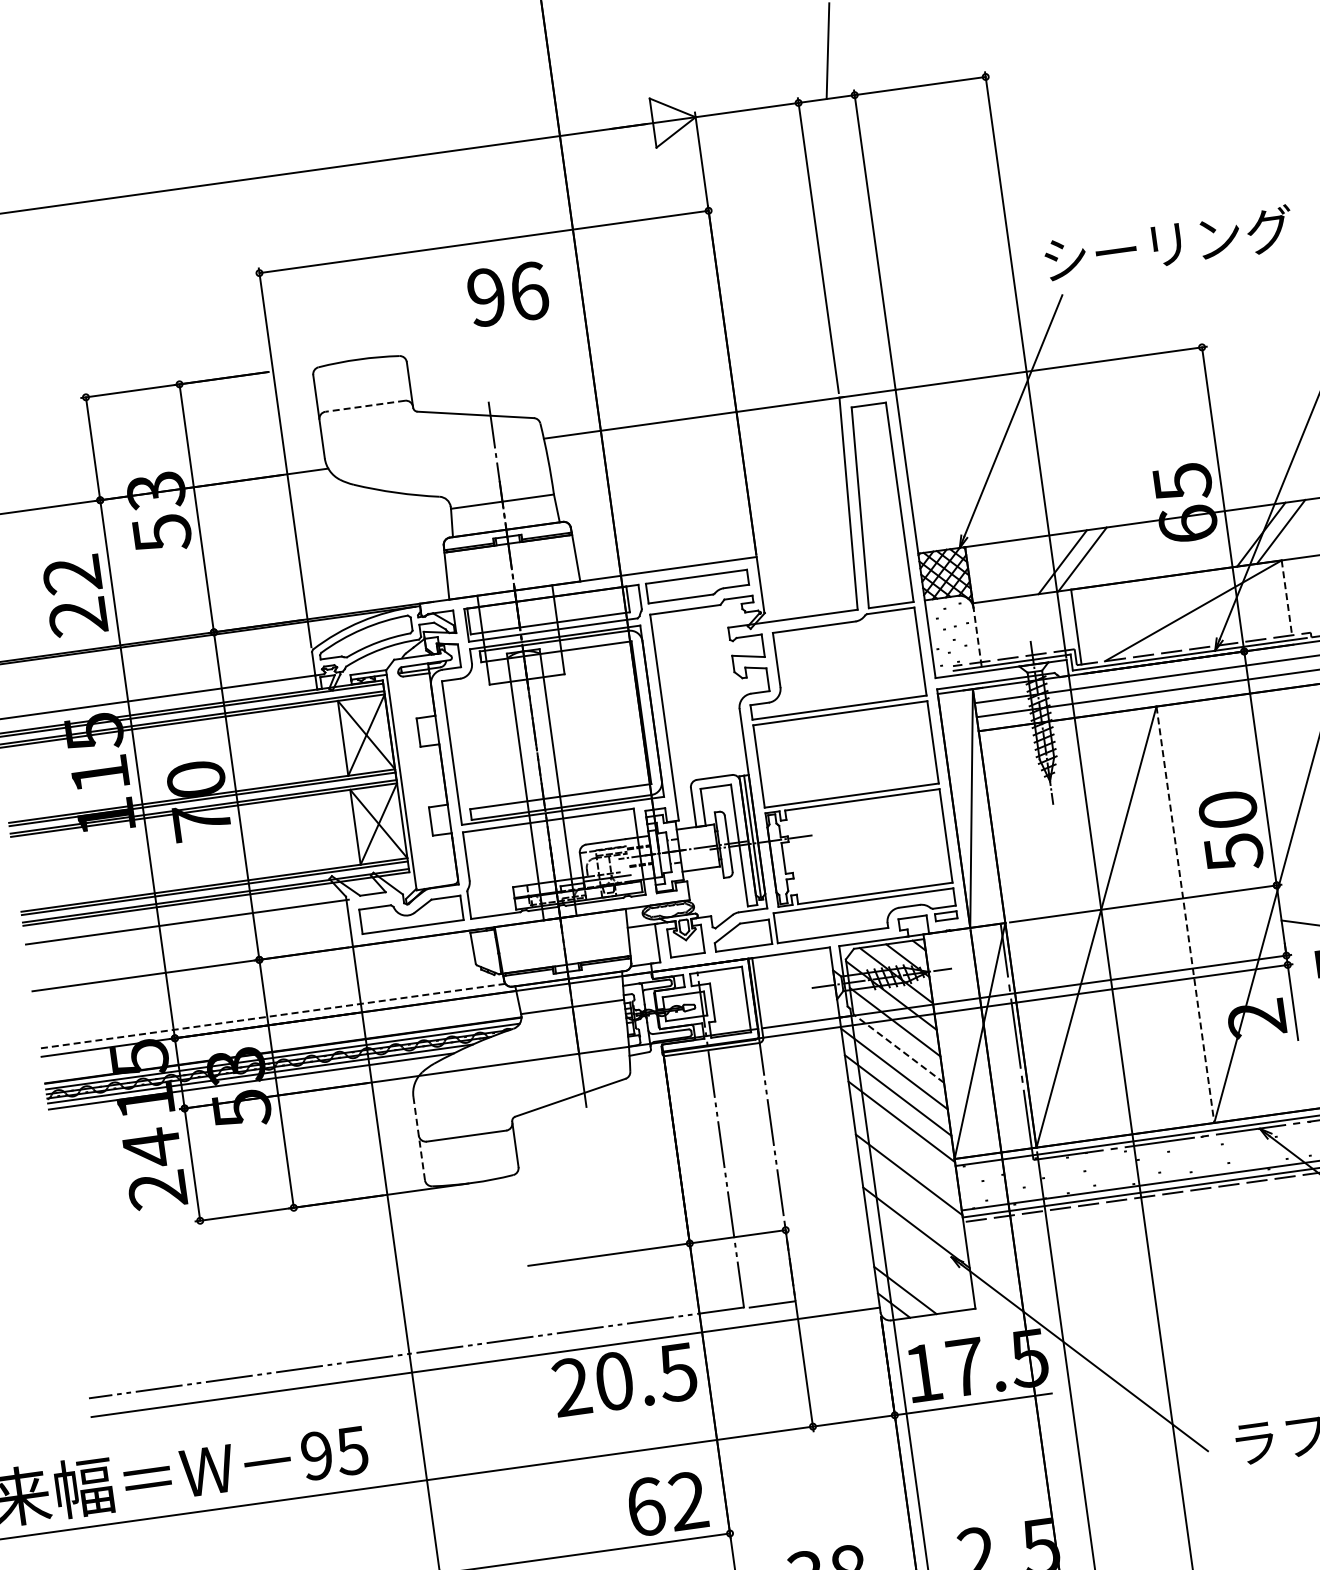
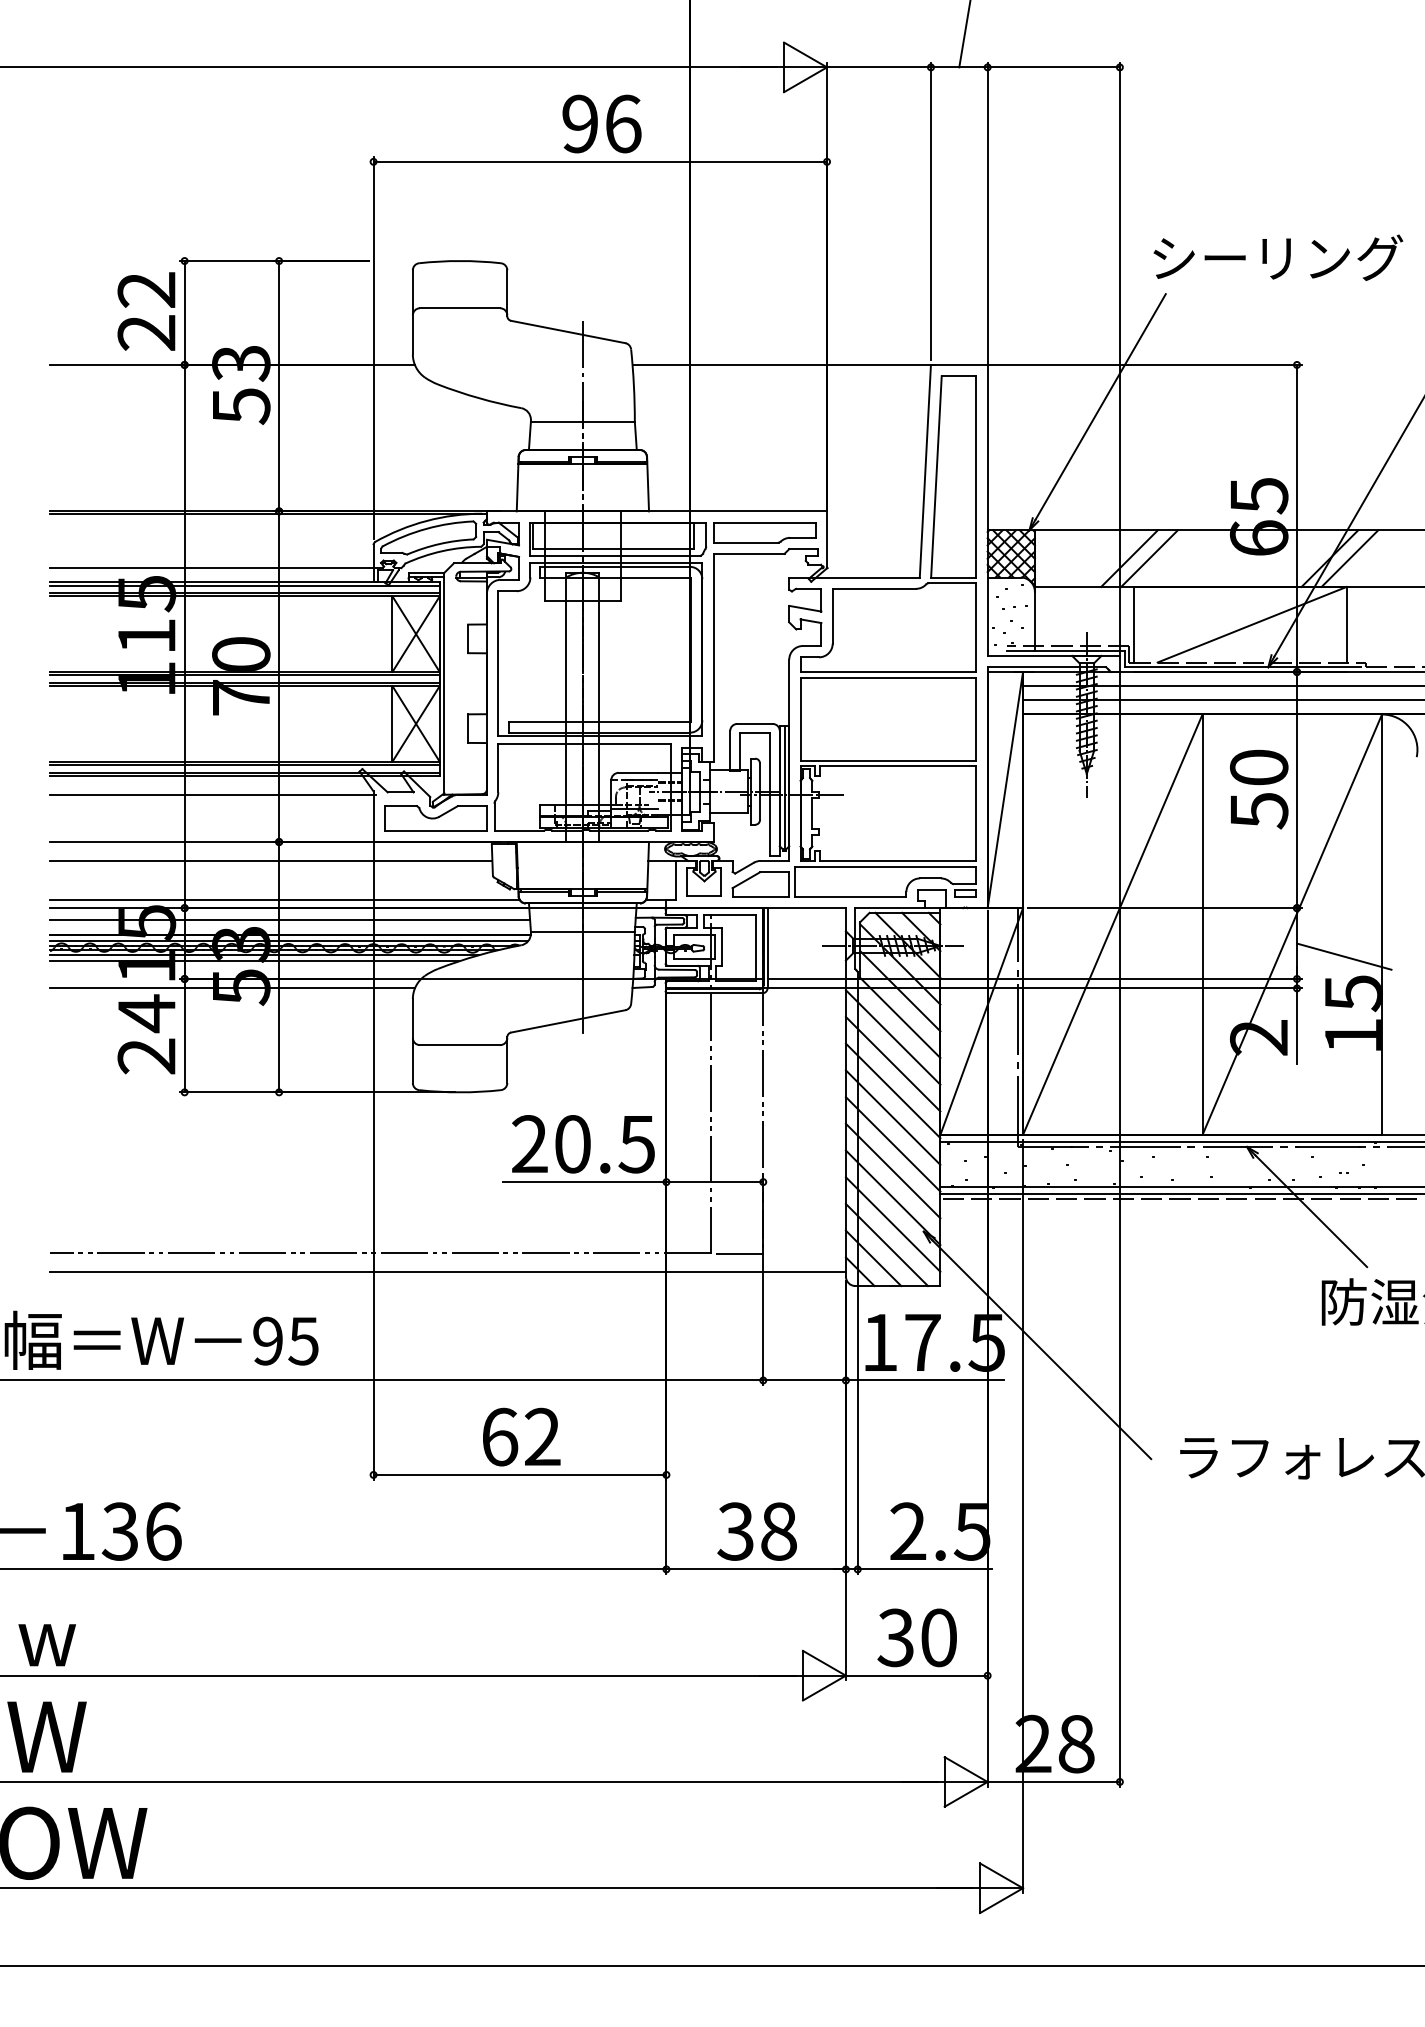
text: (507, 293) -> (601, 123), moved
line: (364, 406) -> (459, 308), dashed -> solid
text: (75, 596) -> (146, 311), moved
line: (1286, 597) -> (1346, 624), dashed -> solid
line: (977, 636) -> (1034, 620), dashed -> solid
text: (1231, 831) -> (1259, 789), moved
line: (1185, 915) -> (1202, 925), dashed -> solid
line: (254, 979) -> (271, 860), added
line: (272, 1016) -> (284, 899), dashed -> solid
line: (281, 1035) -> (290, 919), added
line: (898, 1048) -> (900, 1017), dashed -> solid
line: (233, 1111) -> (232, 988), added
line: (418, 1139) -> (412, 1041), dashed -> solid
line: (904, 1148) -> (892, 1117), added
line: (912, 1200) -> (892, 1170), added
line: (919, 1254) -> (892, 1224), added
line: (916, 1274) -> (886, 1244), added
text: (625, 1380) -> (583, 1144), moved
text: (667, 1503) -> (521, 1436), moved

